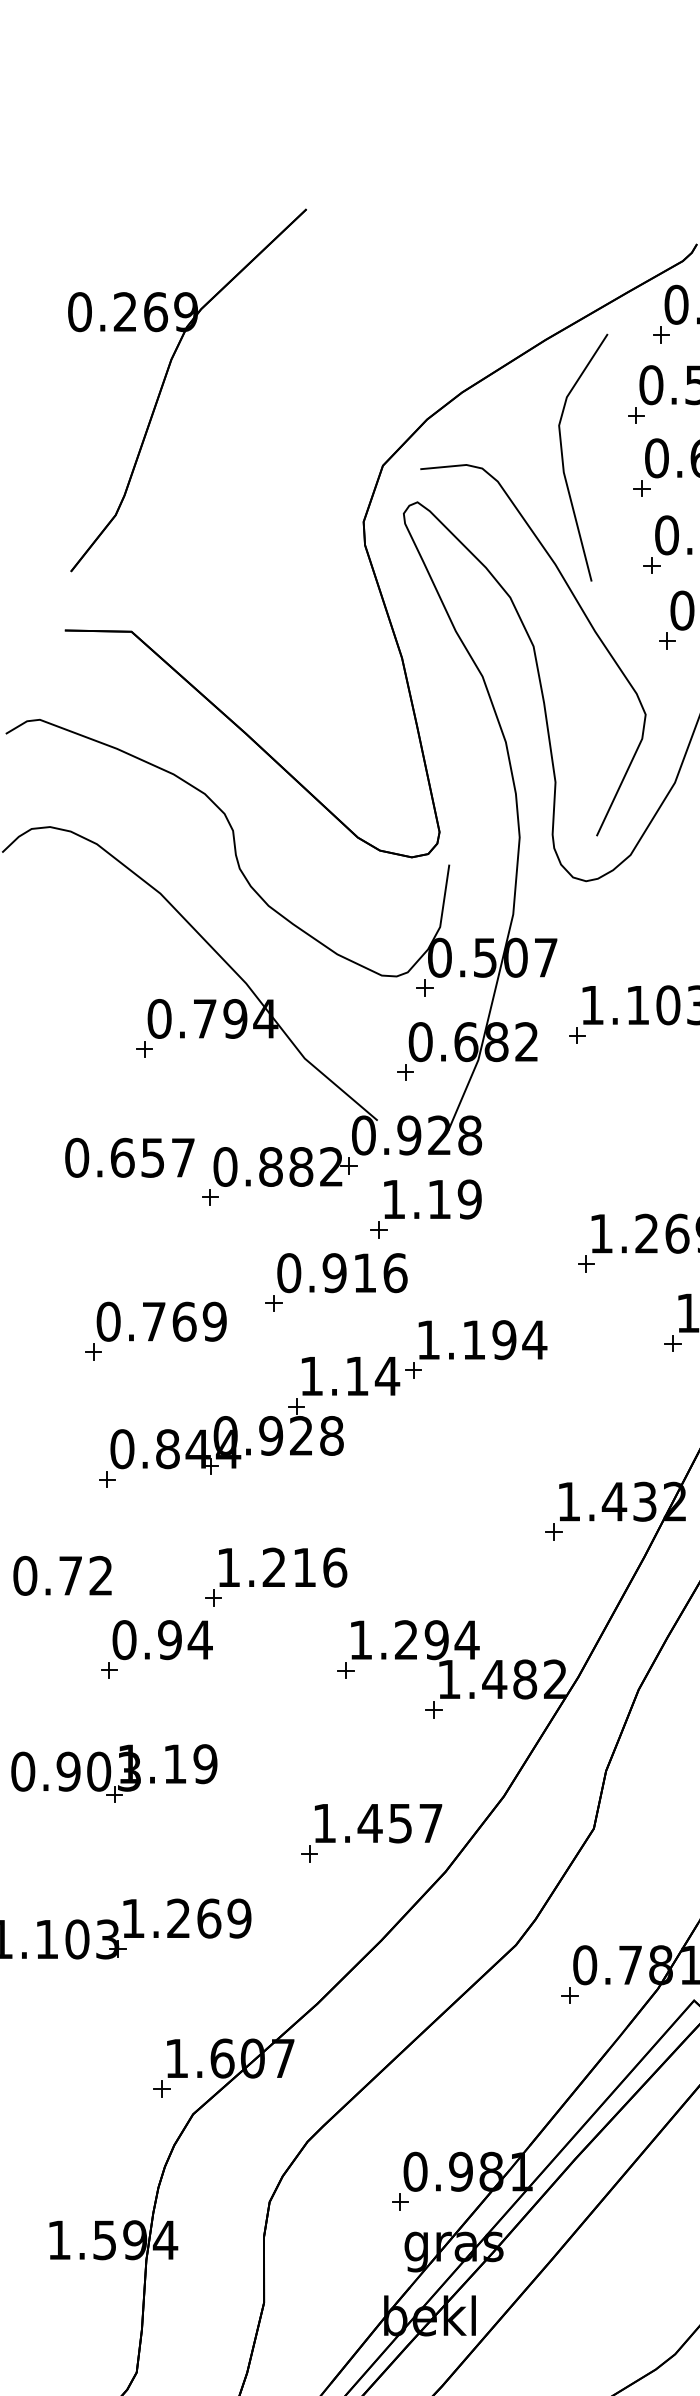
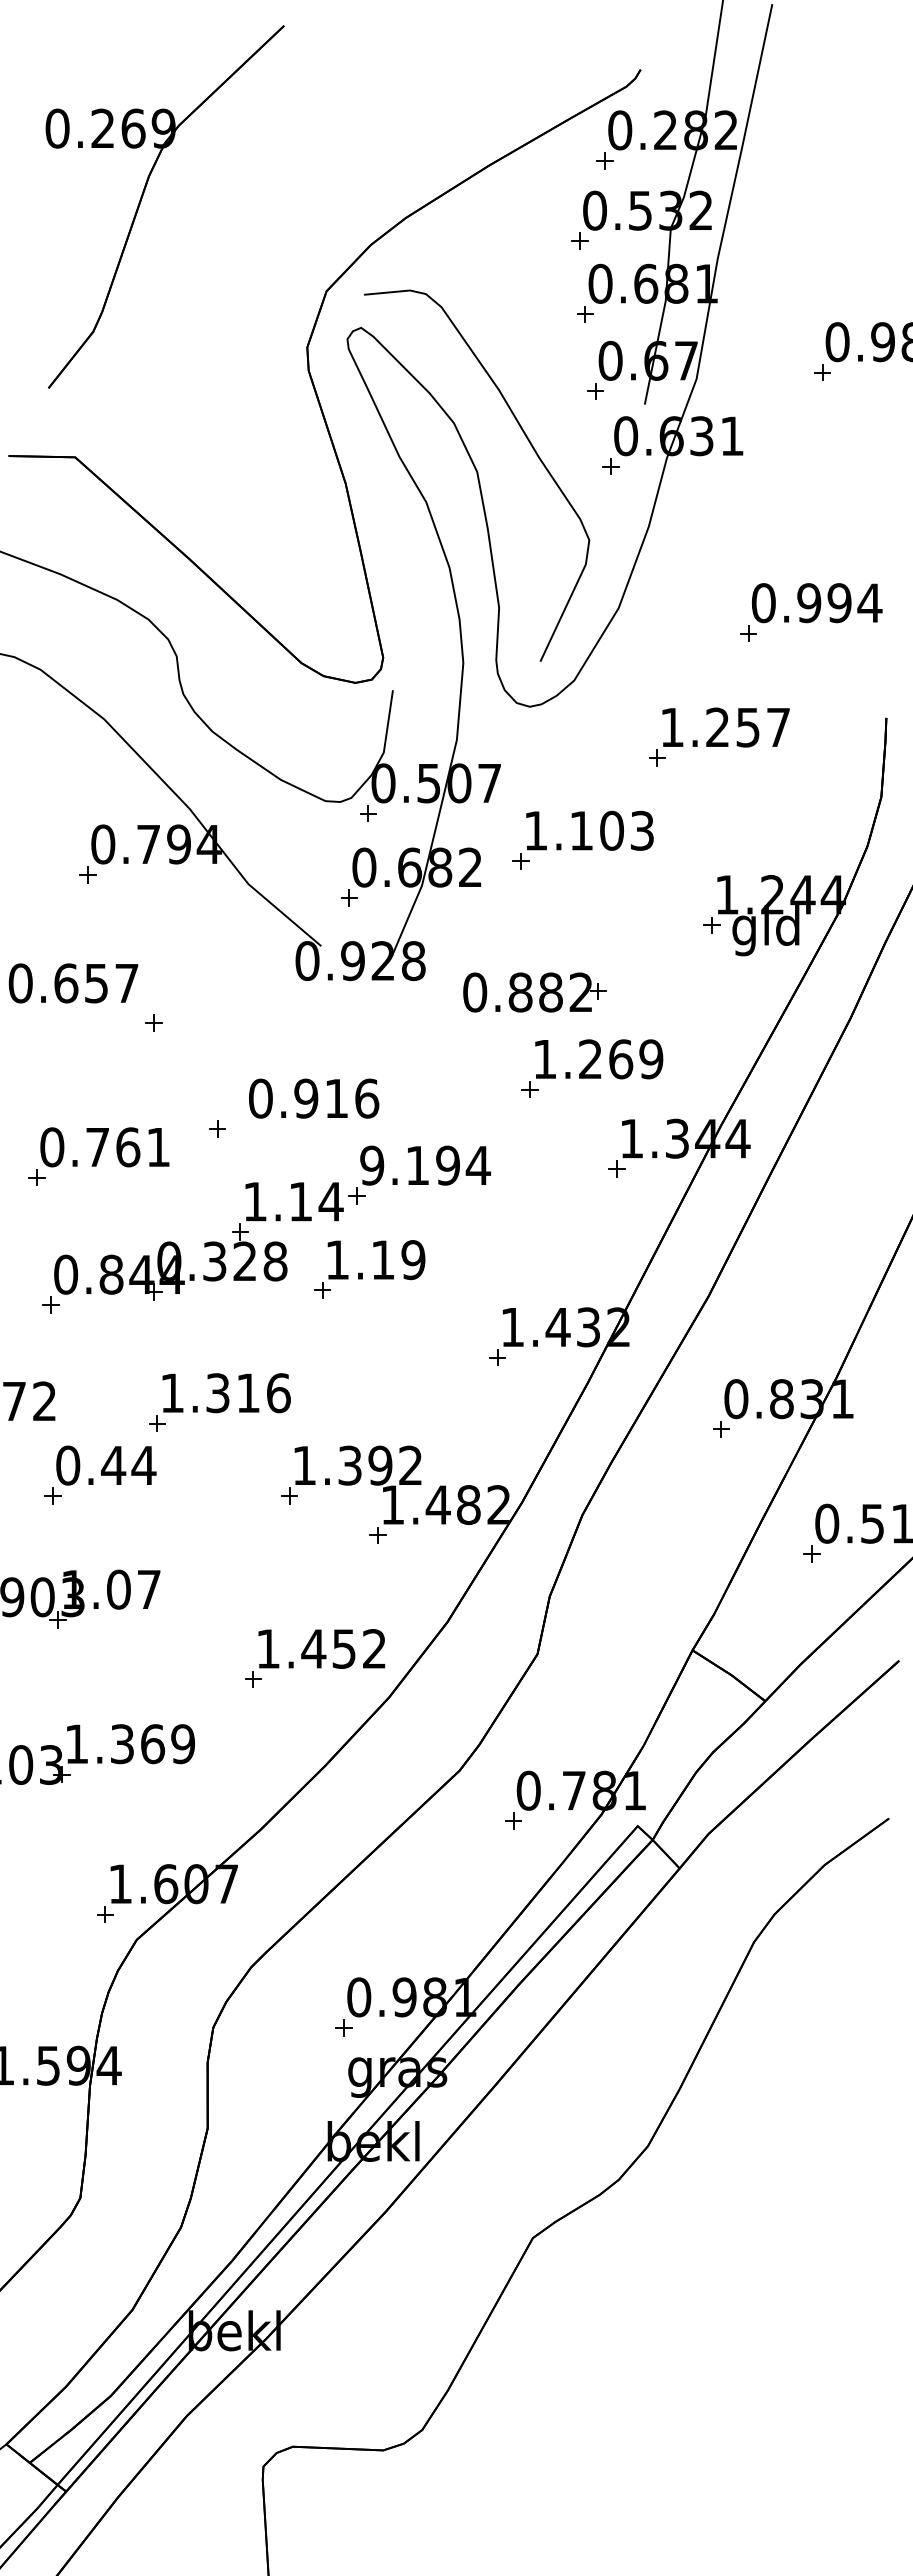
part: (165, 379) -> (143, 196), moved
line: (563, 459) -> (507, 285), removed
part: (284, 1166) -> (534, 992), moved
part: (418, 1211) -> (362, 1272), moved
text: (342, 1272) -> (314, 1098), moved
text: (214, 1321) -> (158, 1147), 0.769 -> 0.761
text: (428, 1339) -> (372, 1165), 1.194 -> 9.194
text: (270, 1435) -> (214, 1261), 0.928 -> 0.328
text: (273, 1567) -> (217, 1393), 1.216 -> 1.316
text: (169, 1639) -> (113, 1465), 0.94 -> 0.44
text: (436, 1639) -> (380, 1465), 1.294 -> 1.392
text: (190, 1763) -> (134, 1589), 1.19 -> 1.07
text: (430, 1822) -> (374, 1648), 1.457 -> 1.452
text: (177, 1918) -> (121, 1744), 1.269 -> 1.369

